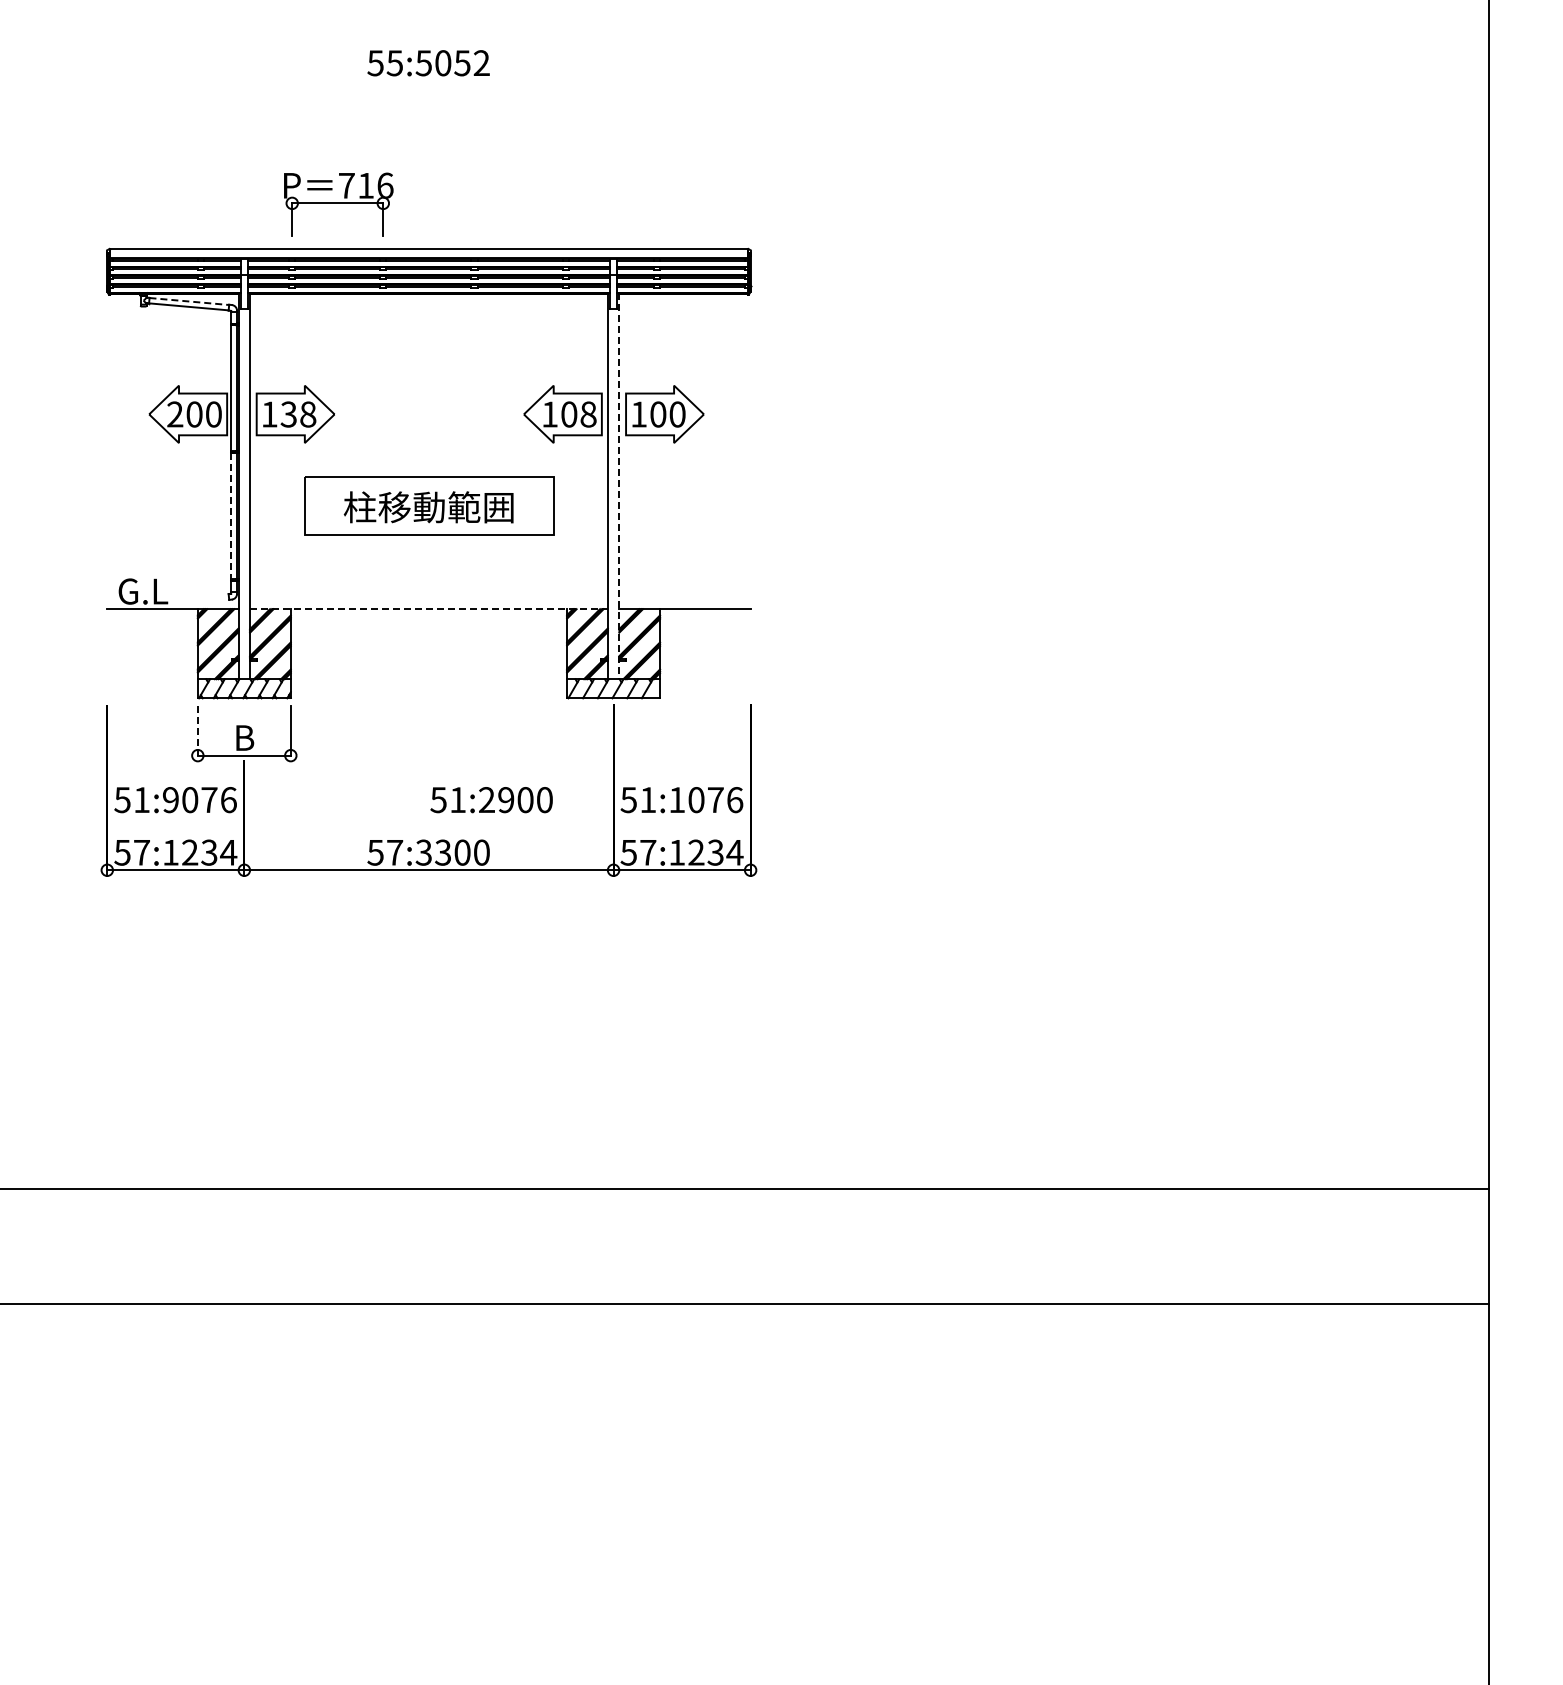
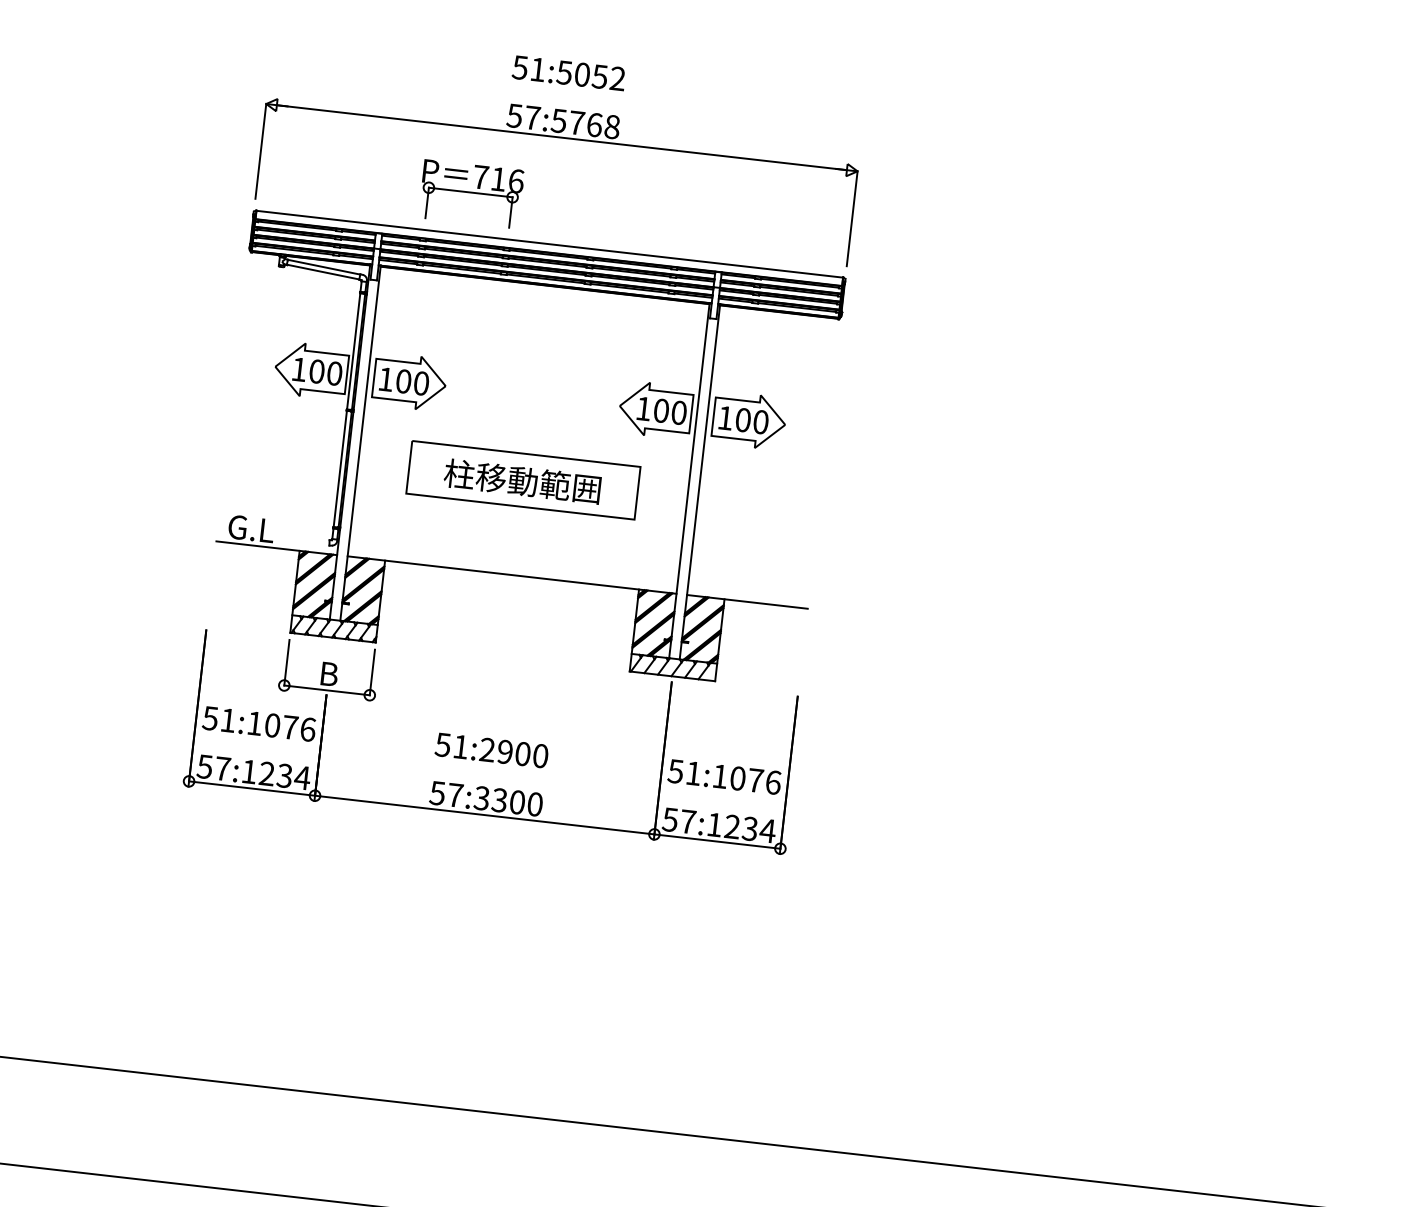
text: (394, 63) -> (537, 69), 55:5052 -> 51:5052
part: (428, 133) -> (561, 137), added
line: (189, 301) -> (324, 267), dashed -> solid
text: (175, 414) -> (299, 369), 200 -> 100
text: (298, 414) -> (412, 382), 138 -> 100
text: (588, 414) -> (679, 412), 108 -> 100
line: (619, 486) -> (700, 482), dashed -> solid
line: (231, 516) -> (340, 469), dashed -> solid
line: (428, 609) -> (511, 575), dashed -> solid
line: (197, 730) -> (286, 662), dashed -> solid
text: (170, 800) -> (254, 723), 51:9076 -> 51:1076
text: (491, 800) -> (491, 750), moved

